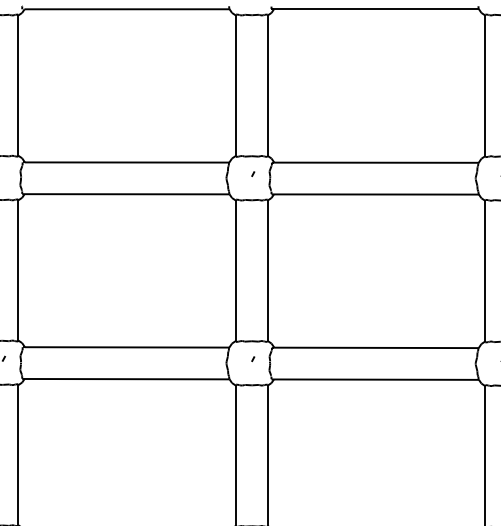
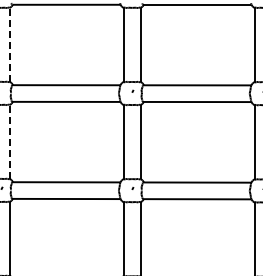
line: (18, 84) -> (9, 44), solid -> dashed
line: (18, 269) -> (9, 141), solid -> dashed

